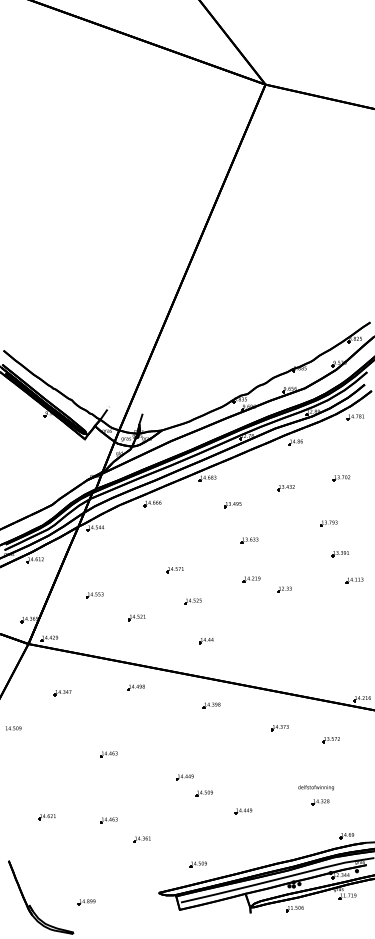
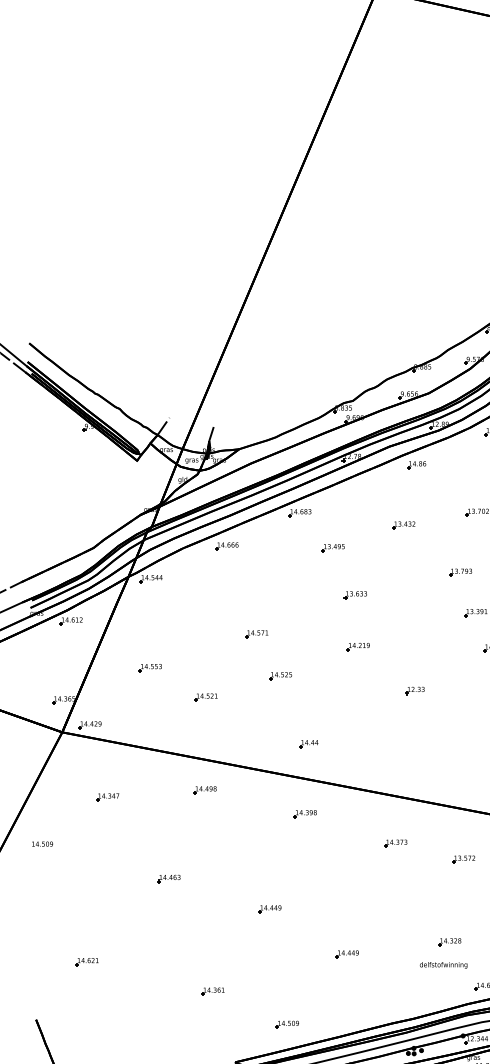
part: (284, 589) -> (414, 690), moved
part: (206, 641) -> (308, 744), moved
text: (315, 787) -> (442, 964), moved
part: (203, 793) -> (294, 930), removed
part: (108, 820) -> (168, 966), removed

